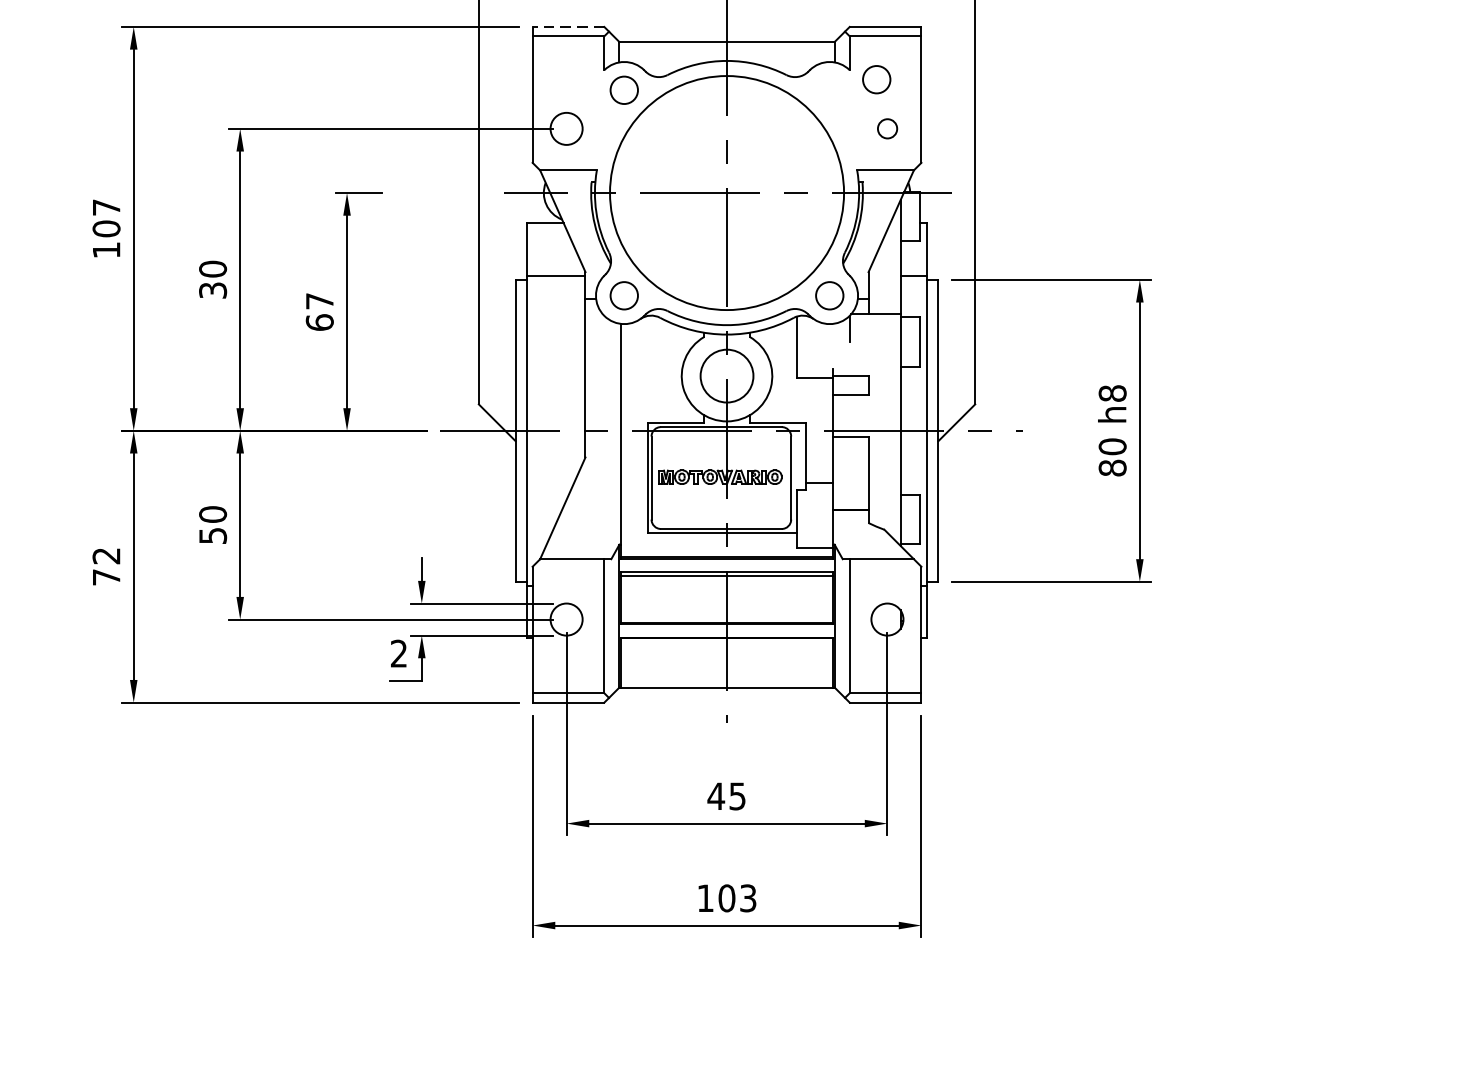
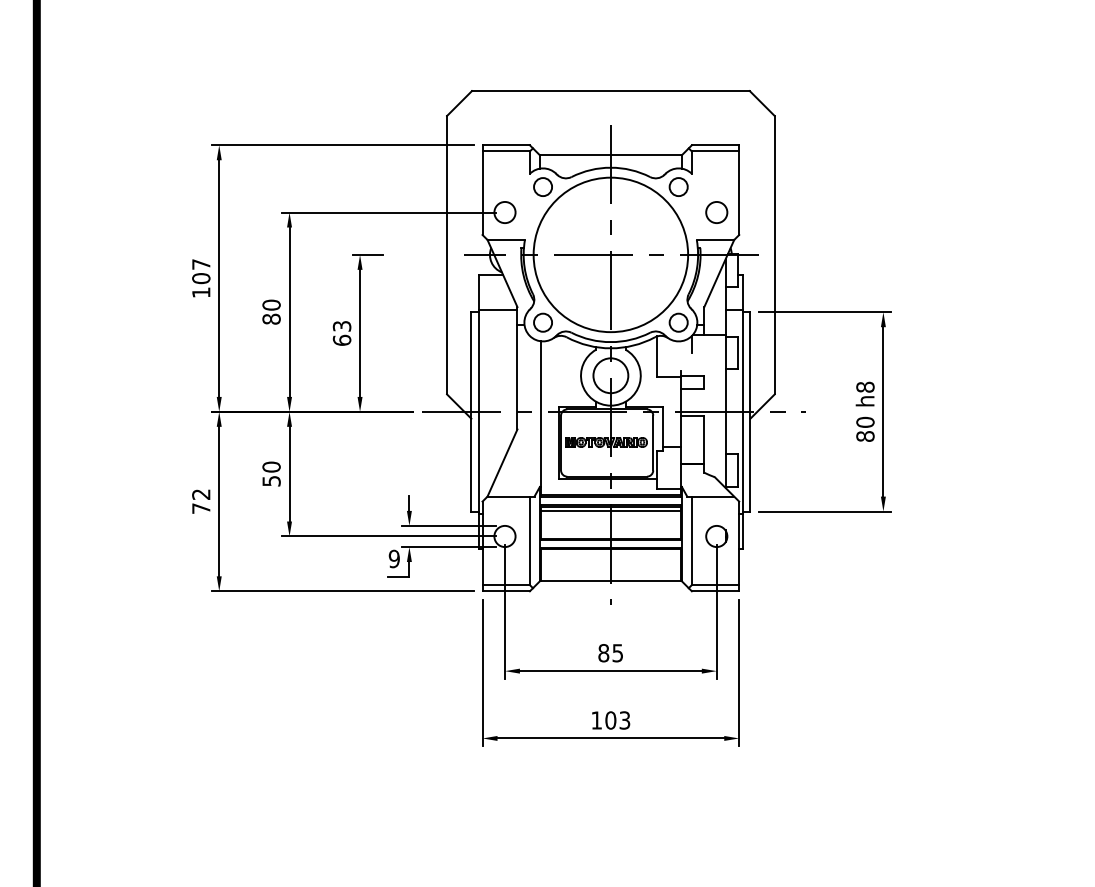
line: (568, 27) -> (506, 145), dashed -> solid
circle: (876, 78) -> (678, 186), moved
circle: (887, 128) -> (716, 212), size x1.67
text: (212, 289) -> (271, 318), 30 -> 80
text: (318, 301) -> (341, 326), 67 -> 63
line: (726, 581) -> (610, 511), added
text: (397, 652) -> (393, 558), 2 -> 9
text: (715, 796) -> (603, 653), 45 -> 85

